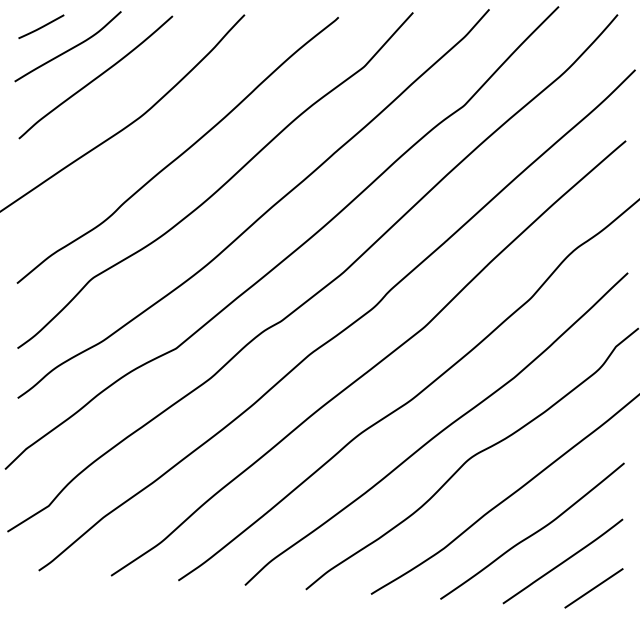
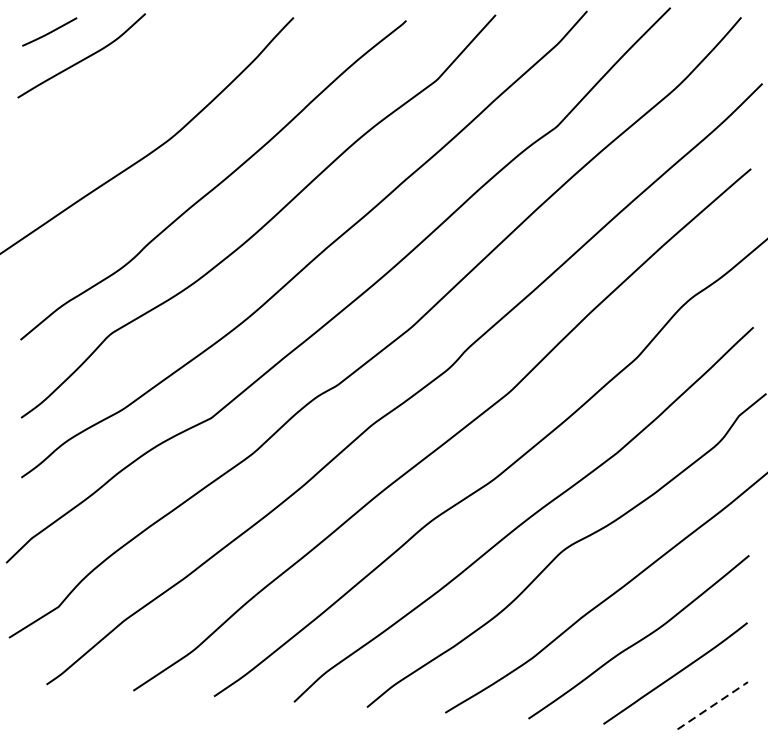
curve: (95, 77) -> (114, 92), removed
line: (595, 587) -> (714, 704), solid -> dashed

